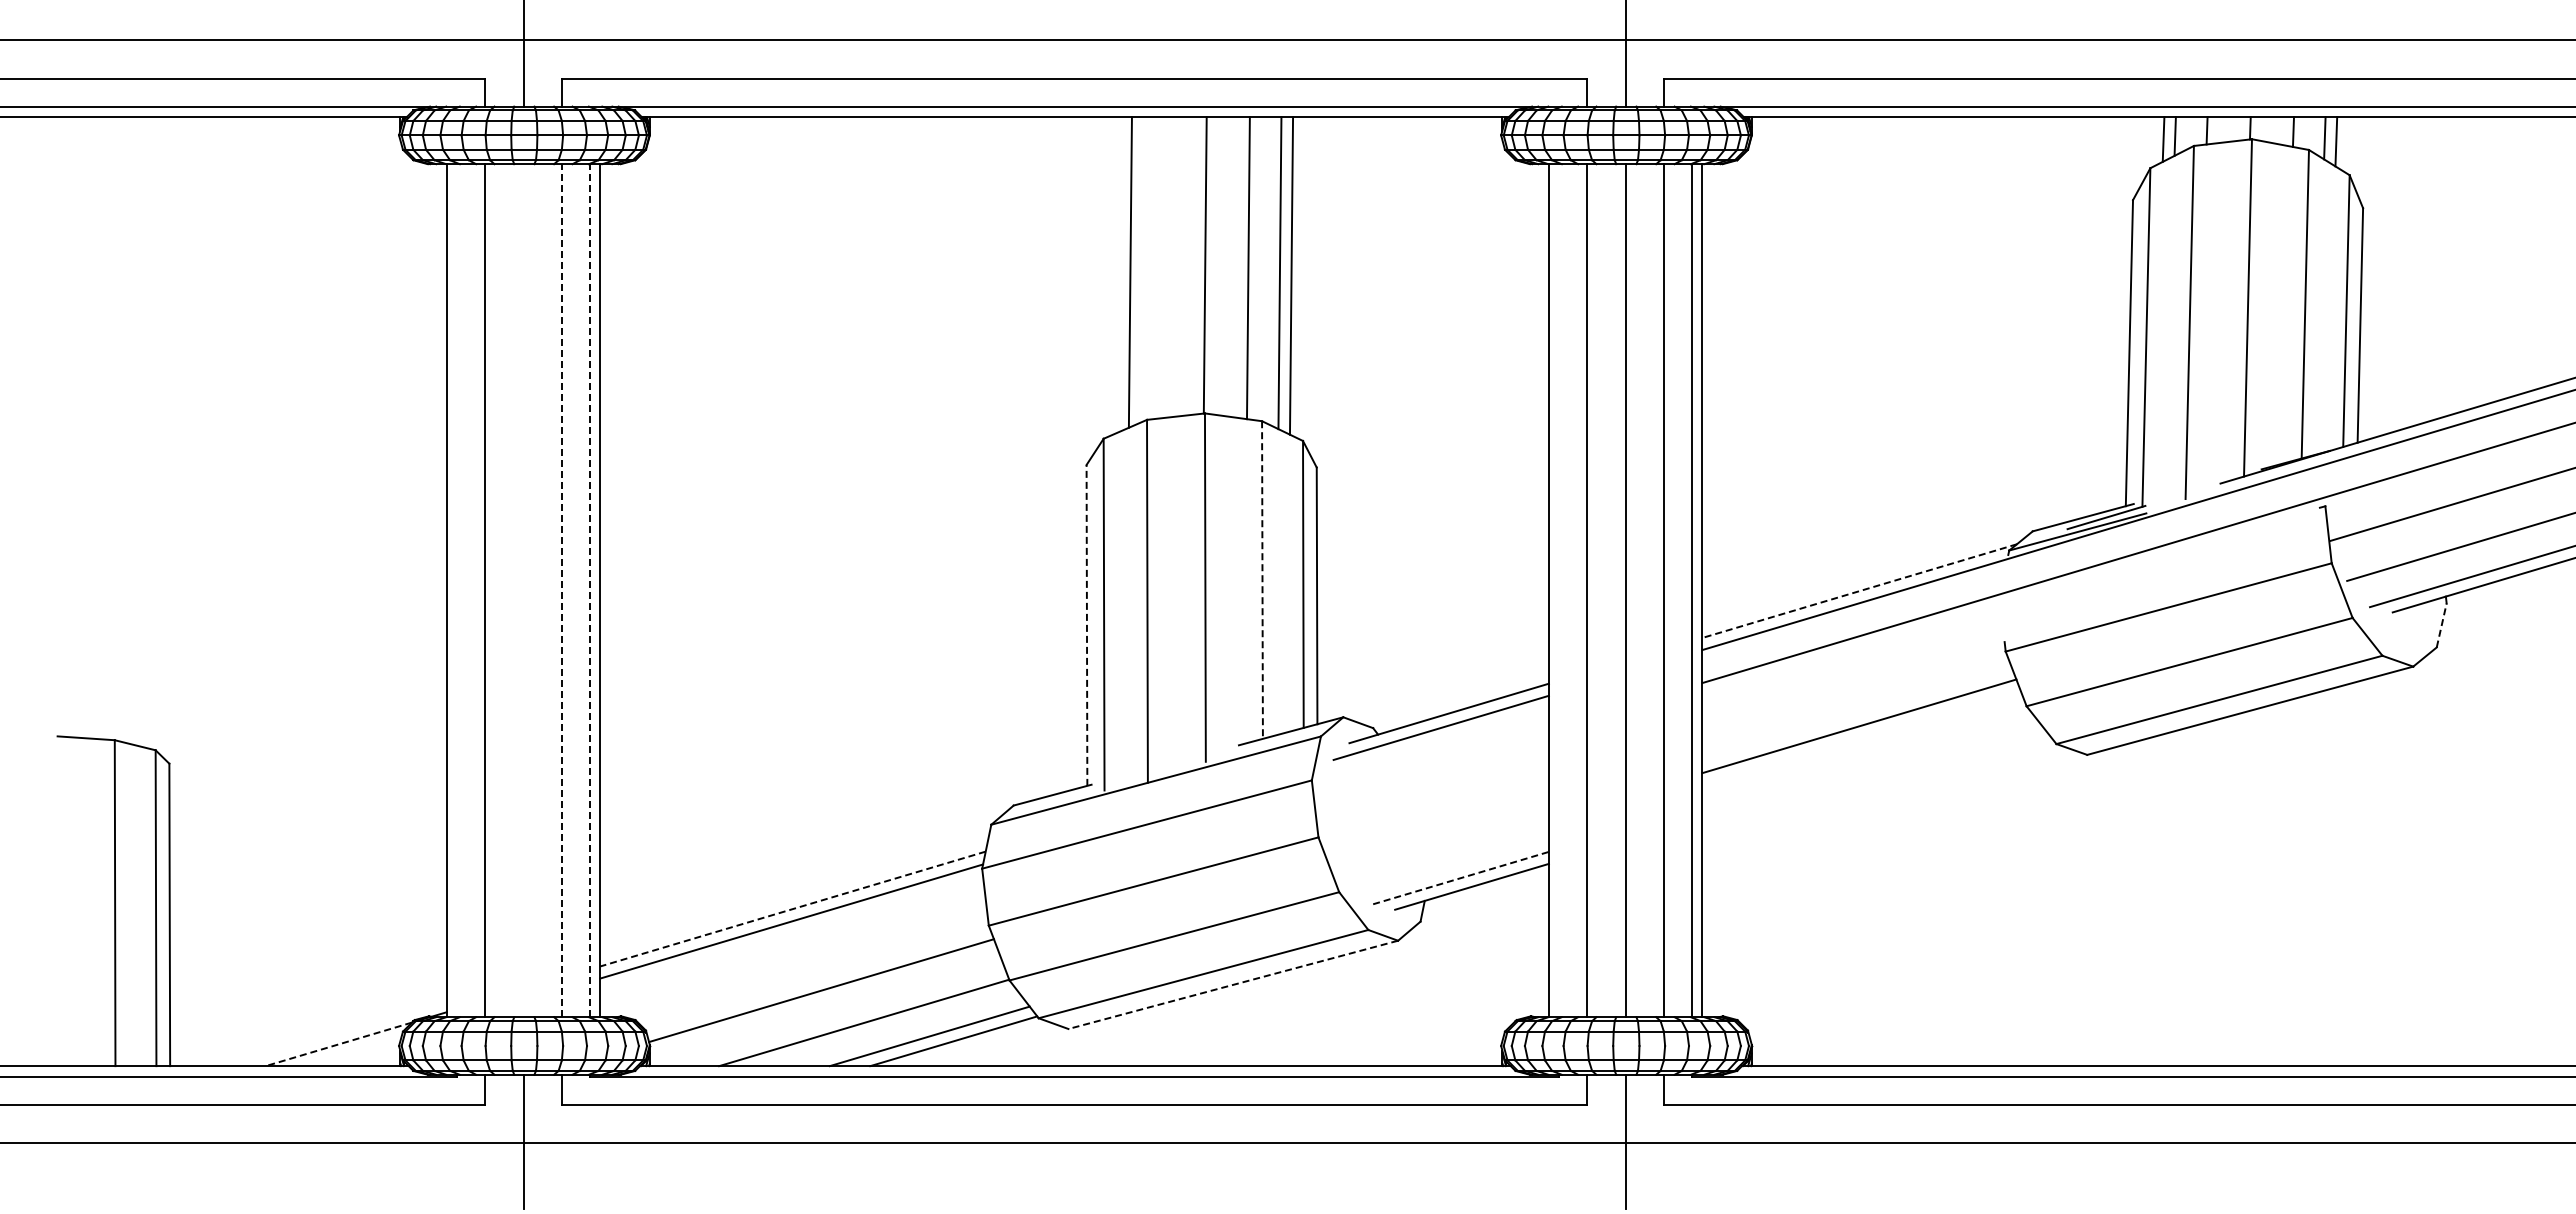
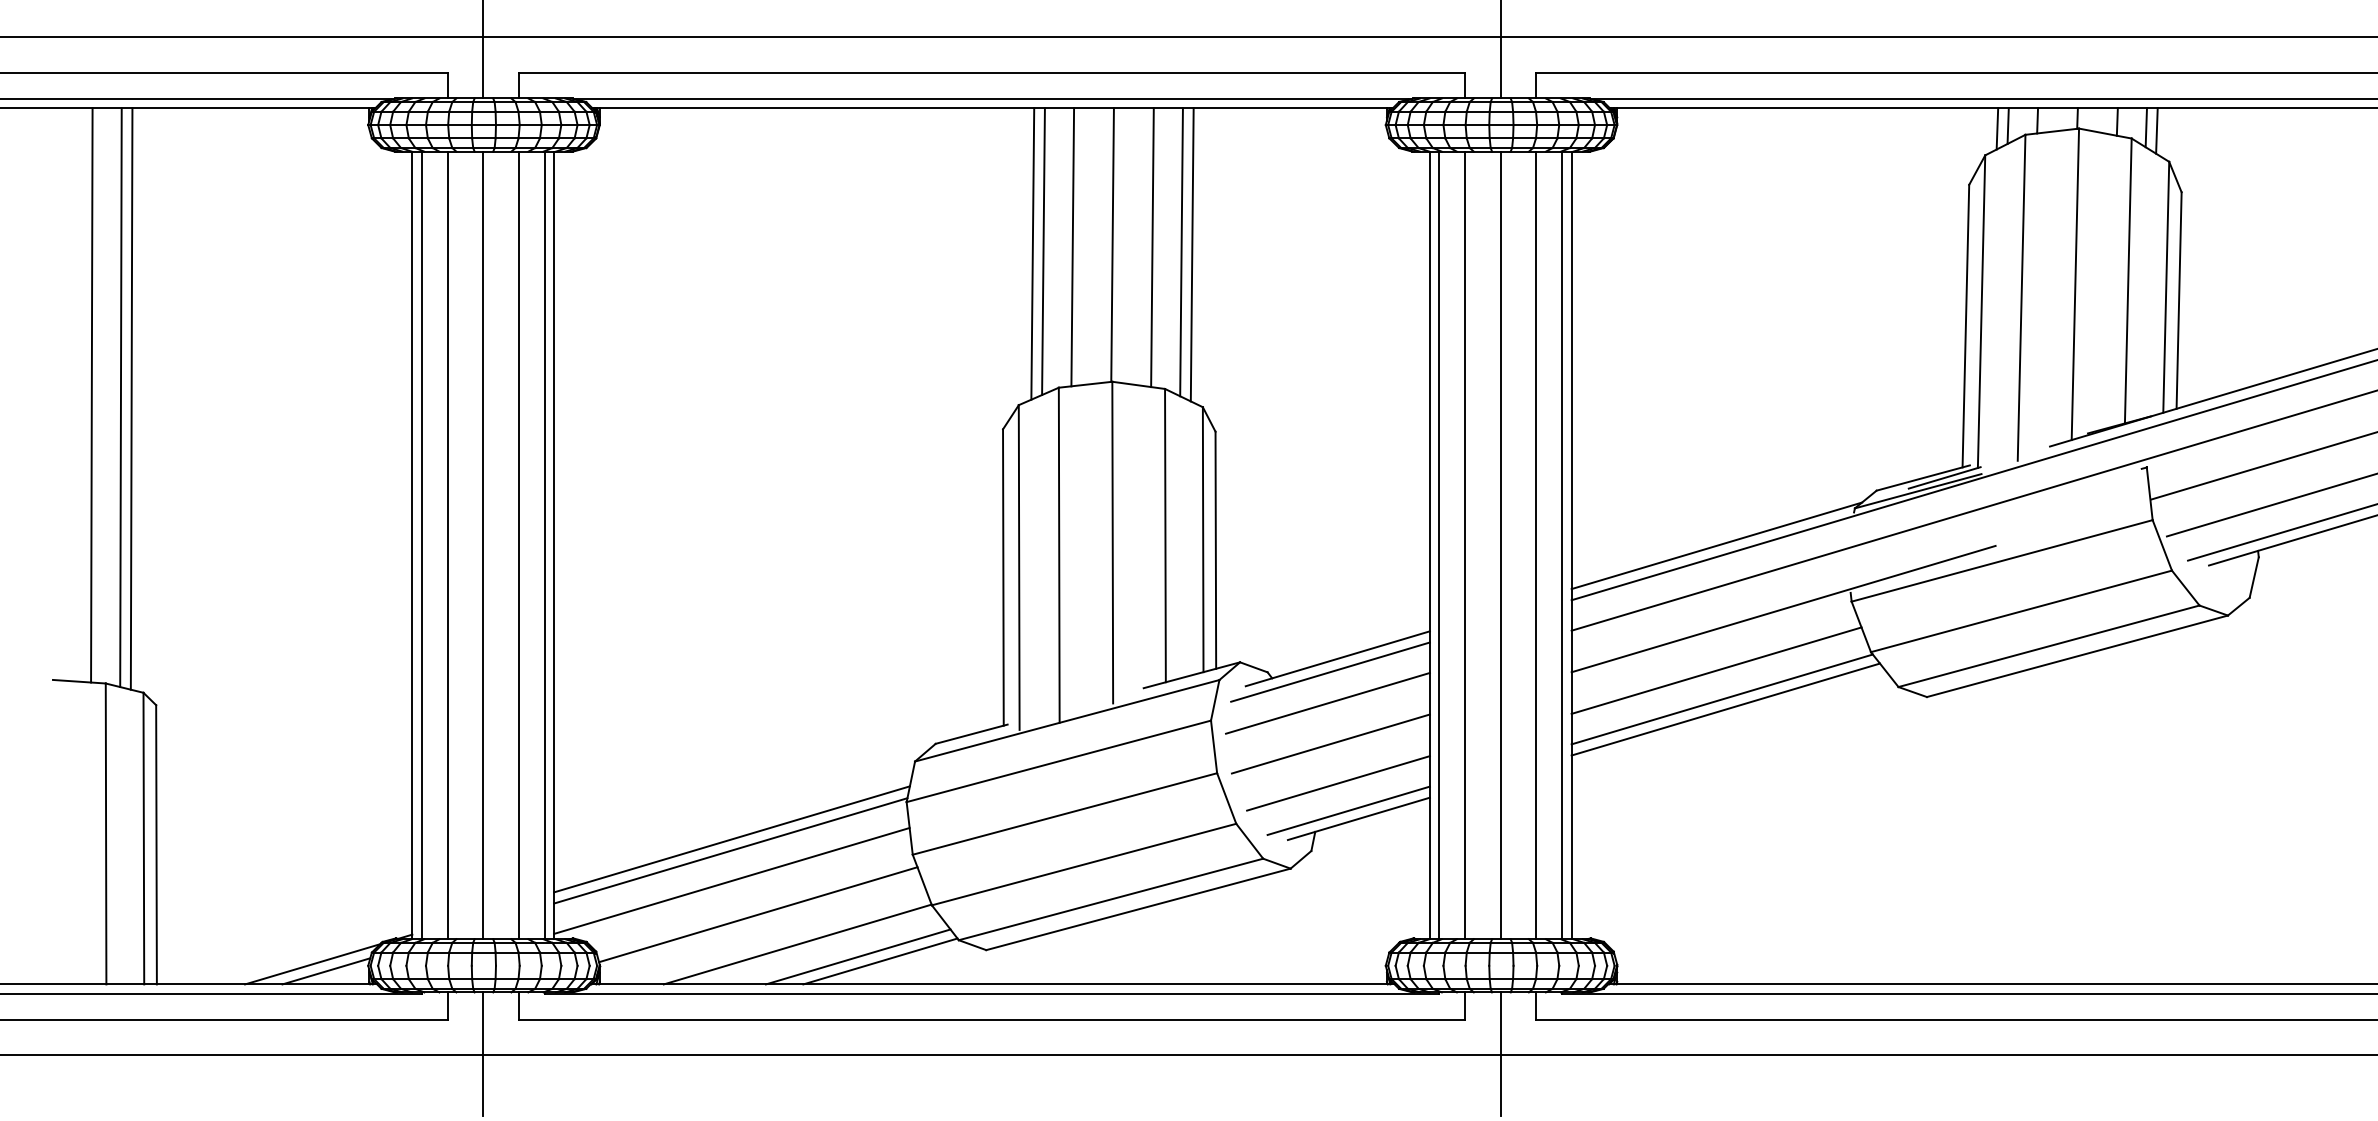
line: (1161, 267) -> (1072, 247), added
line: (1118, 274) -> (1032, 253), added
line: (99, 428) -> (91, 395), added
line: (131, 430) -> (121, 397), added
line: (142, 431) -> (131, 398), added
line: (1262, 580) -> (1165, 536), dashed -> solid
line: (457, 590) -> (422, 545), added
line: (523, 590) -> (483, 545), added
line: (561, 590) -> (518, 545), dashed -> solid
line: (590, 590) -> (544, 545), dashed -> solid
line: (1559, 590) -> (1439, 545), added
line: (1859, 591) -> (1716, 546), dashed -> solid
line: (1086, 624) -> (1002, 576), dashed -> solid
line: (2441, 625) -> (2254, 577), dashed -> solid
line: (1931, 659) -> (1783, 608), added
line: (1865, 757) -> (1722, 699), added
line: (1438, 761) -> (1327, 703), added
line: (1869, 768) -> (1725, 709), added
line: (1441, 805) -> (1330, 743), added
line: (1449, 847) -> (1338, 782), added
line: (1461, 878) -> (1349, 811), dashed -> solid
line: (792, 909) -> (731, 839), dashed -> solid
line: (792, 953) -> (731, 880), added
line: (1233, 984) -> (1138, 909), dashed -> solid
line: (338, 1044) -> (312, 964), dashed -> solid
line: (353, 1051) -> (326, 970), added

